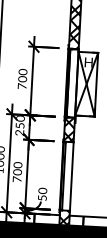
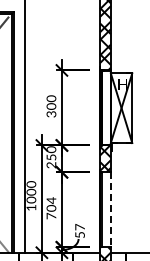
text: (22, 86) -> (51, 114), 700 -> 300
text: (18, 165) -> (51, 200), 700 -> 704
line: (71, 176) -> (110, 209), solid -> dashed
text: (42, 190) -> (79, 226), 50 -> 57

